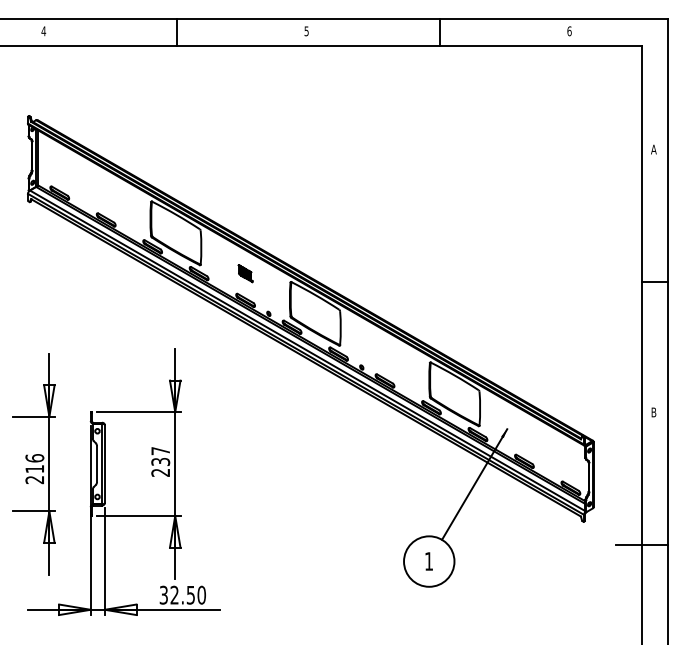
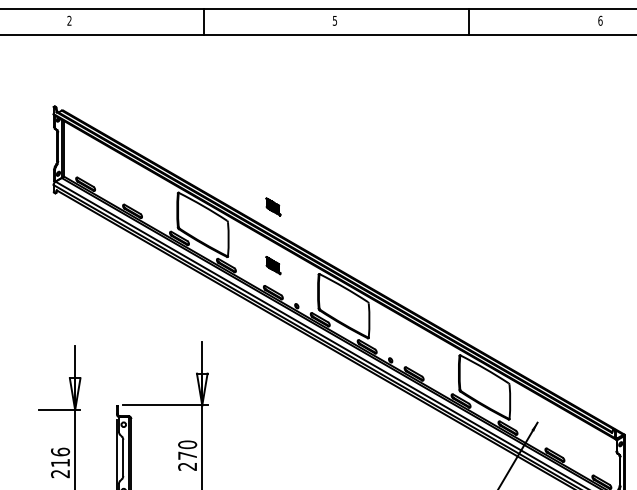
text: (43, 31) -> (69, 21), 4 -> 2
part: (245, 215) -> (273, 206), added
text: (160, 455) -> (187, 449), 237 -> 270

